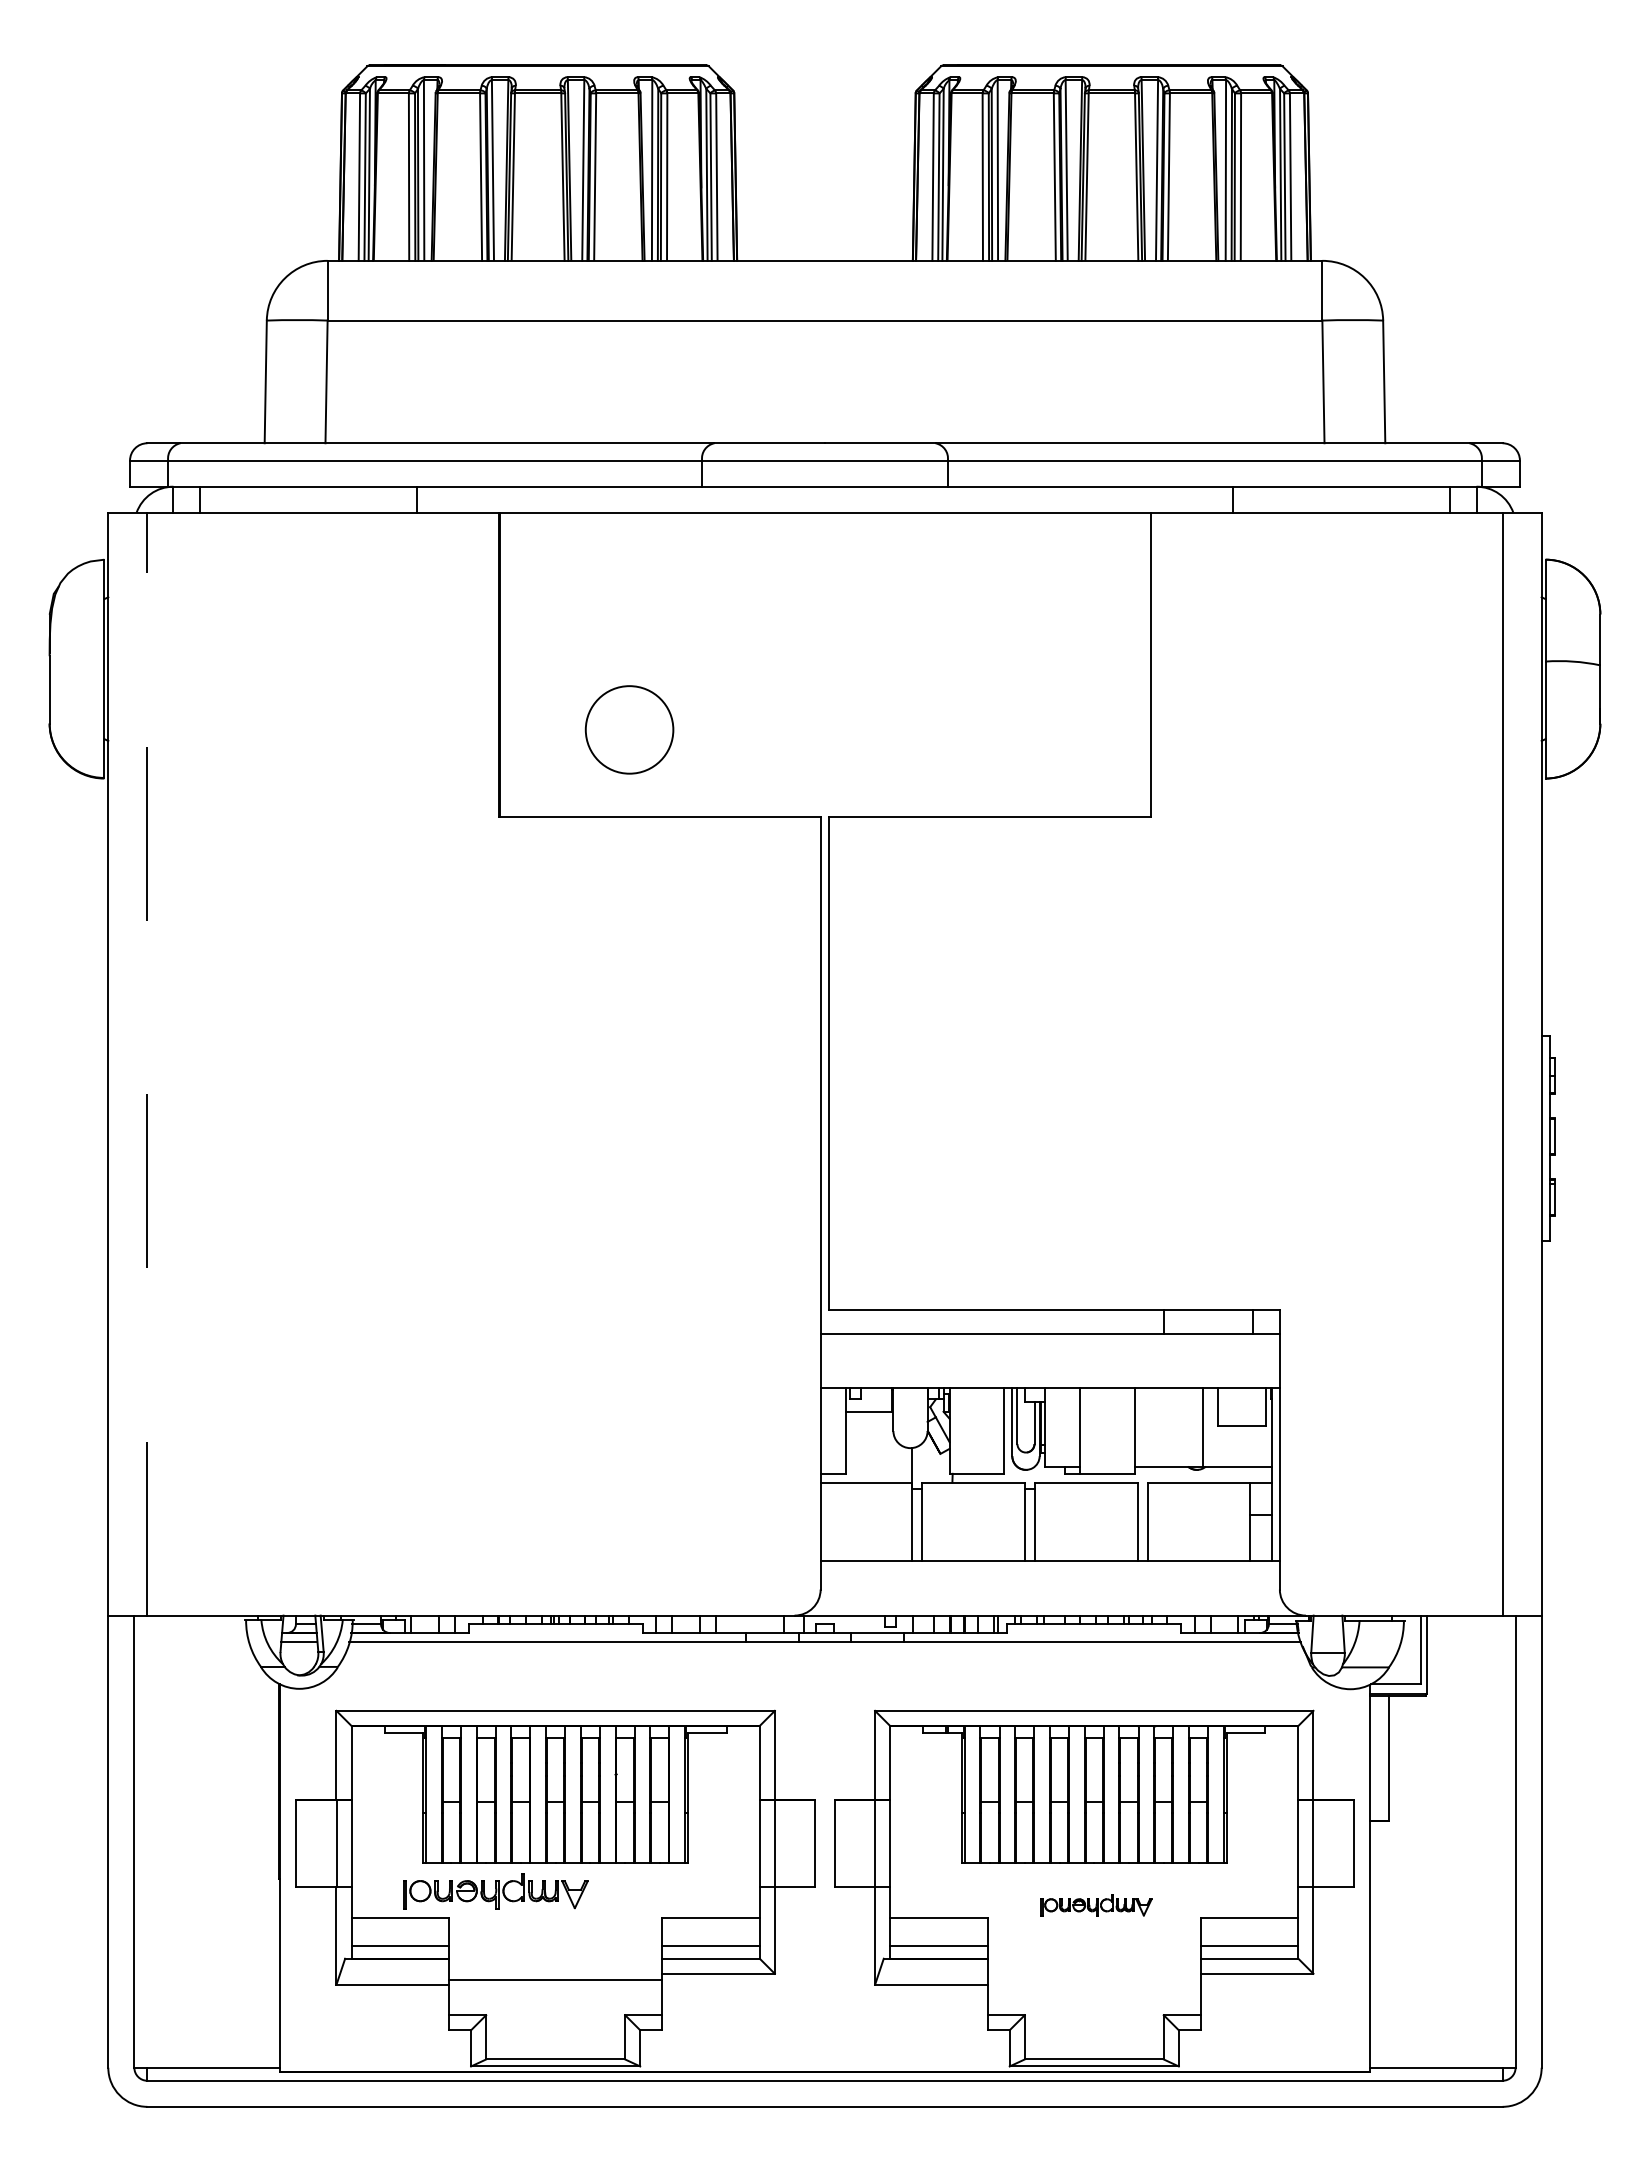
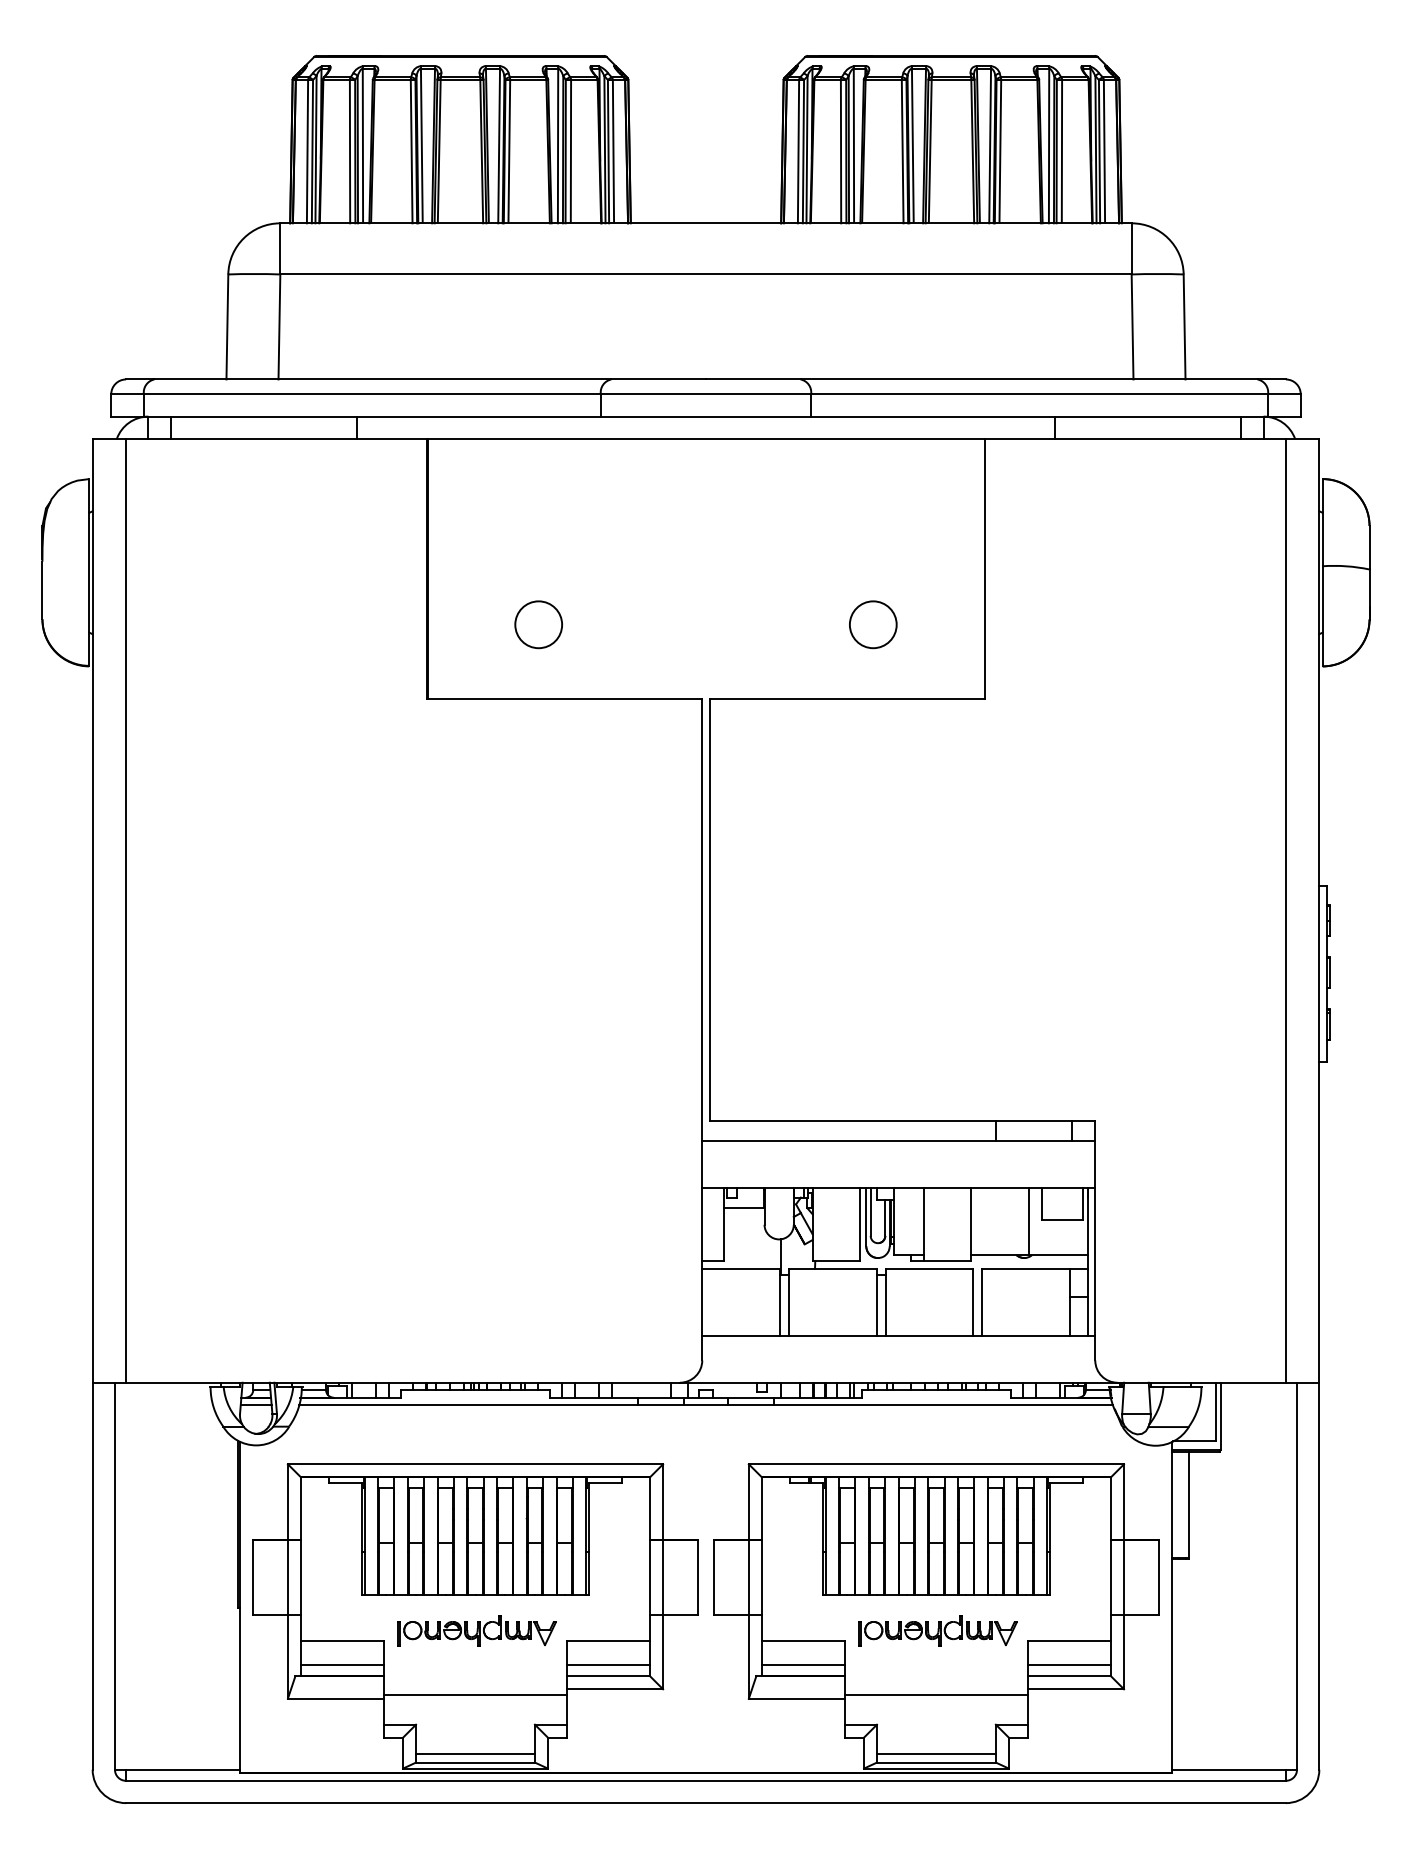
circle: (629, 729) -> (538, 624), size x0.62
circle: (1020, 729) -> (873, 624), added
line: (147, 1063) -> (126, 910), dashed -> solid
part: (495, 1891) -> (477, 1630), moved
part: (1096, 1905) -> (938, 1630), size x1.67
line: (1093, 1980) -> (935, 1695), added
line: (555, 2049) -> (475, 1754), added
line: (1093, 2049) -> (935, 1754), added

